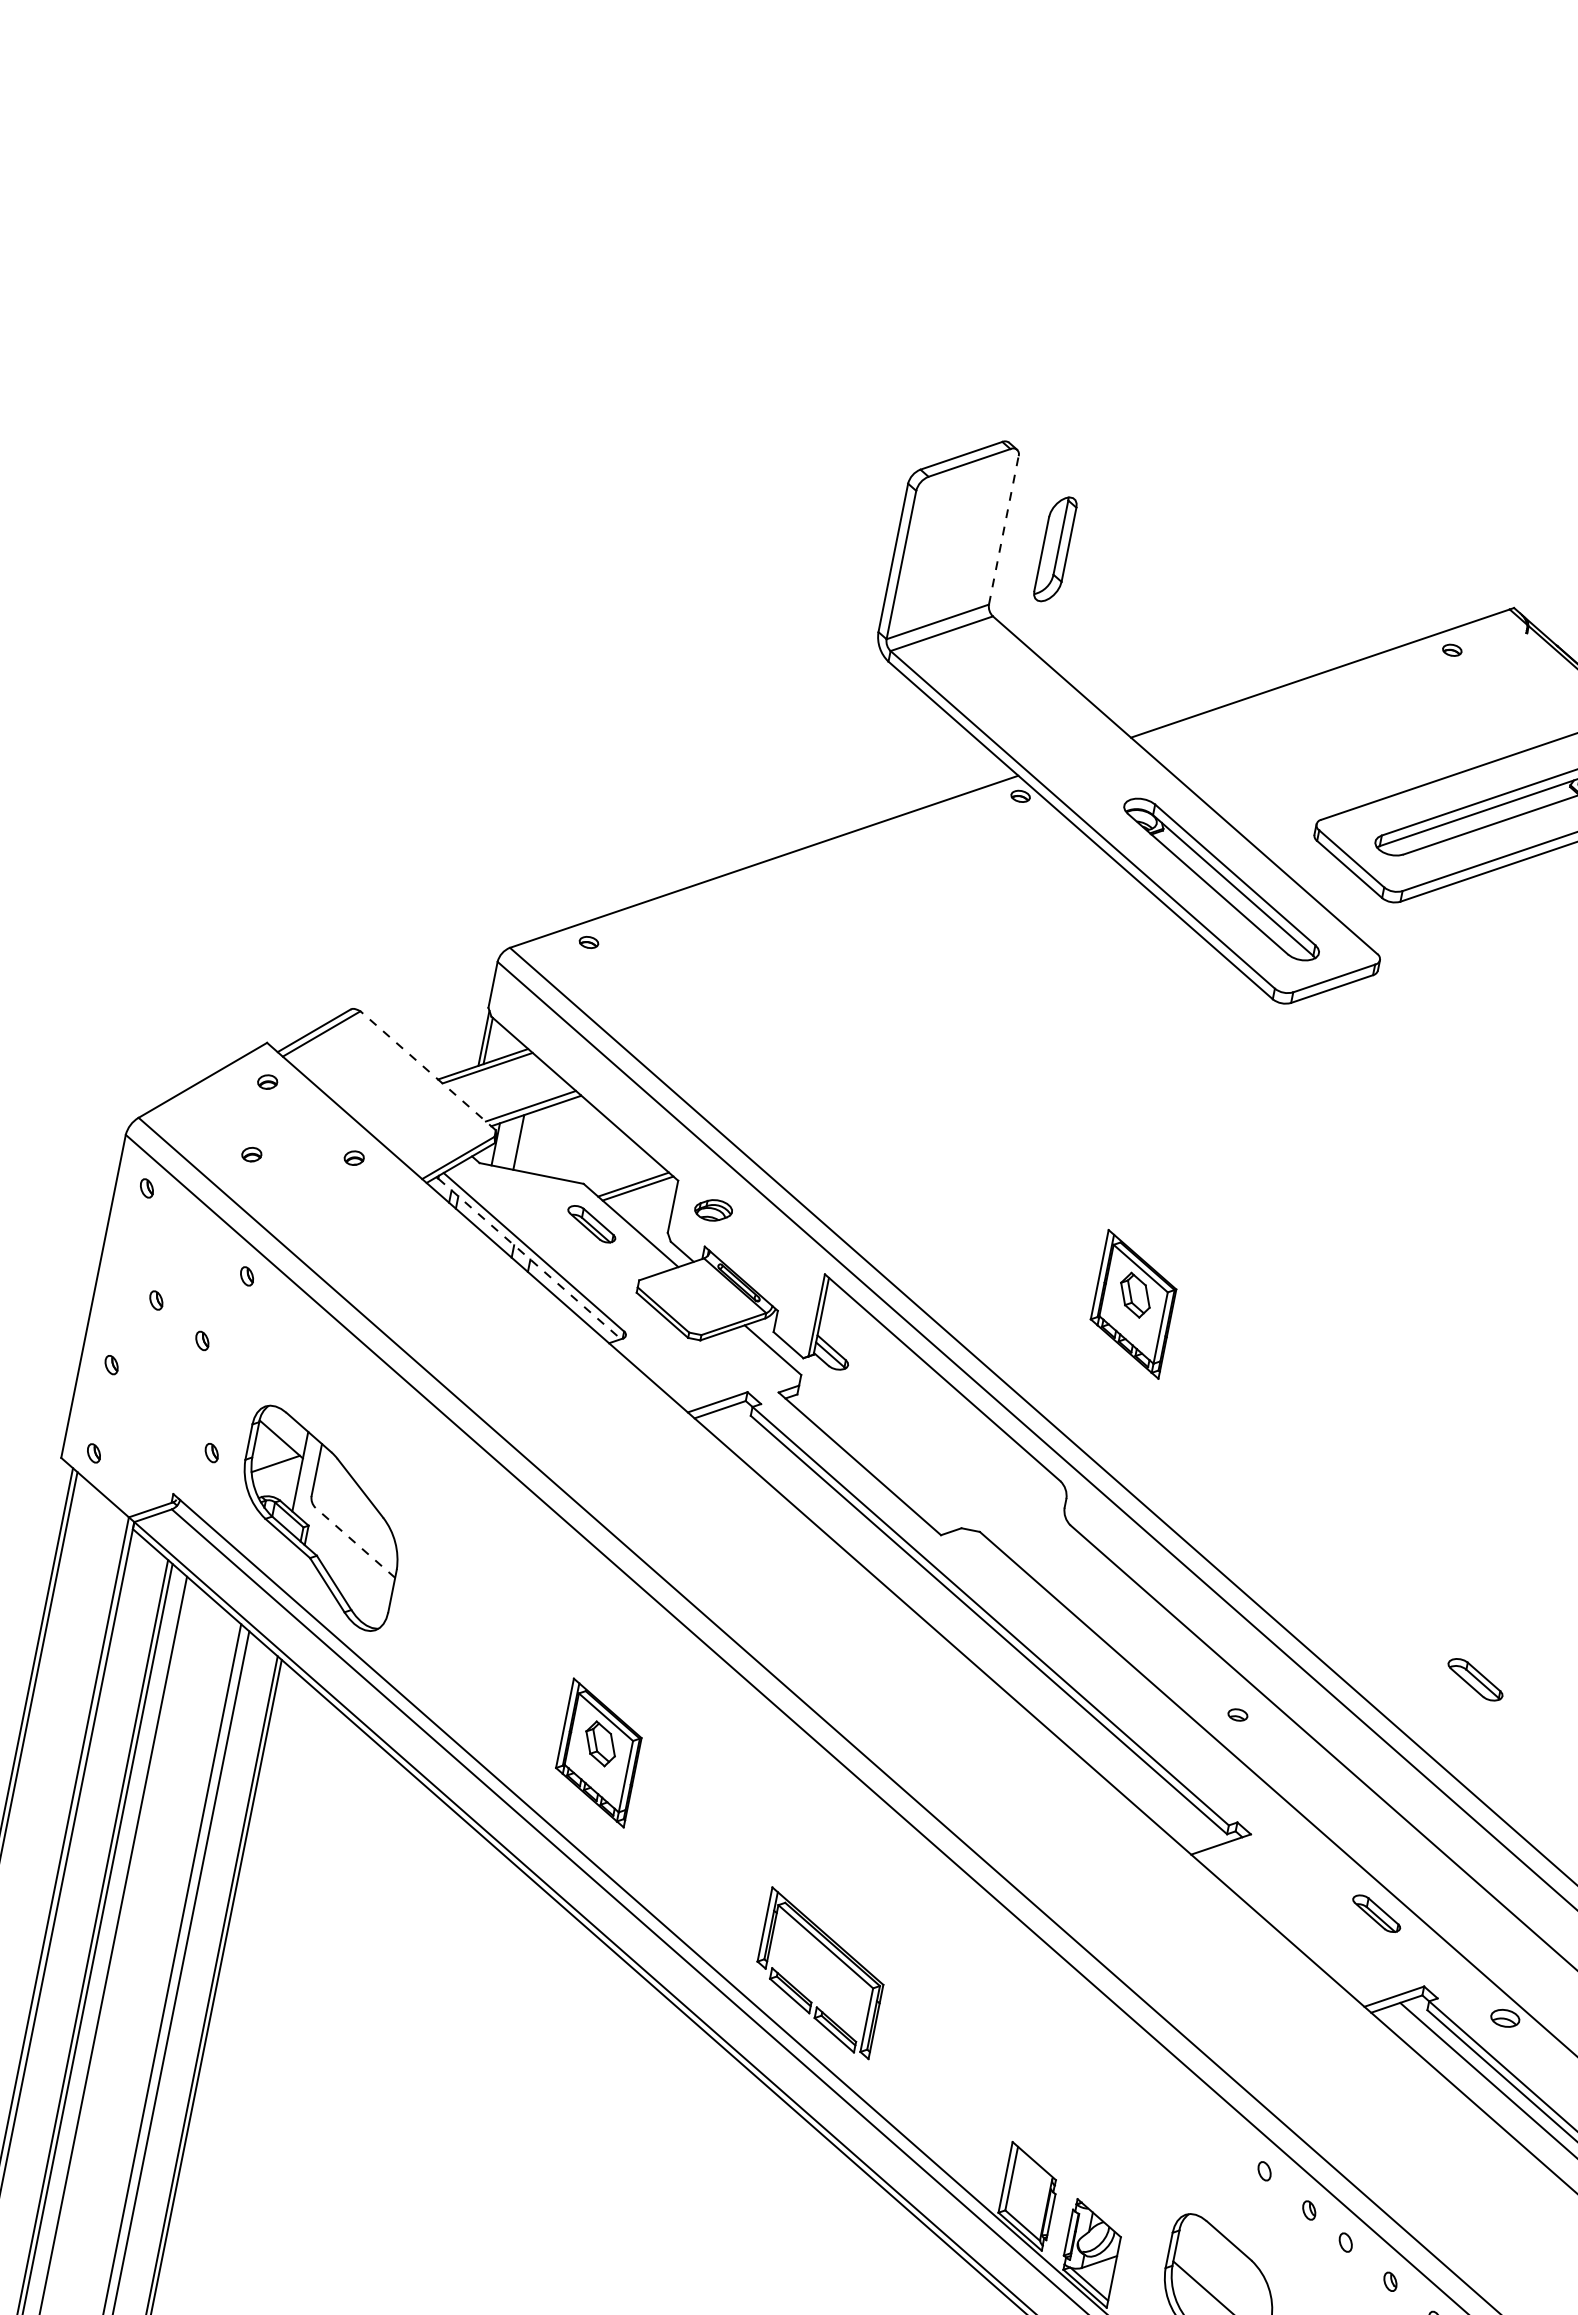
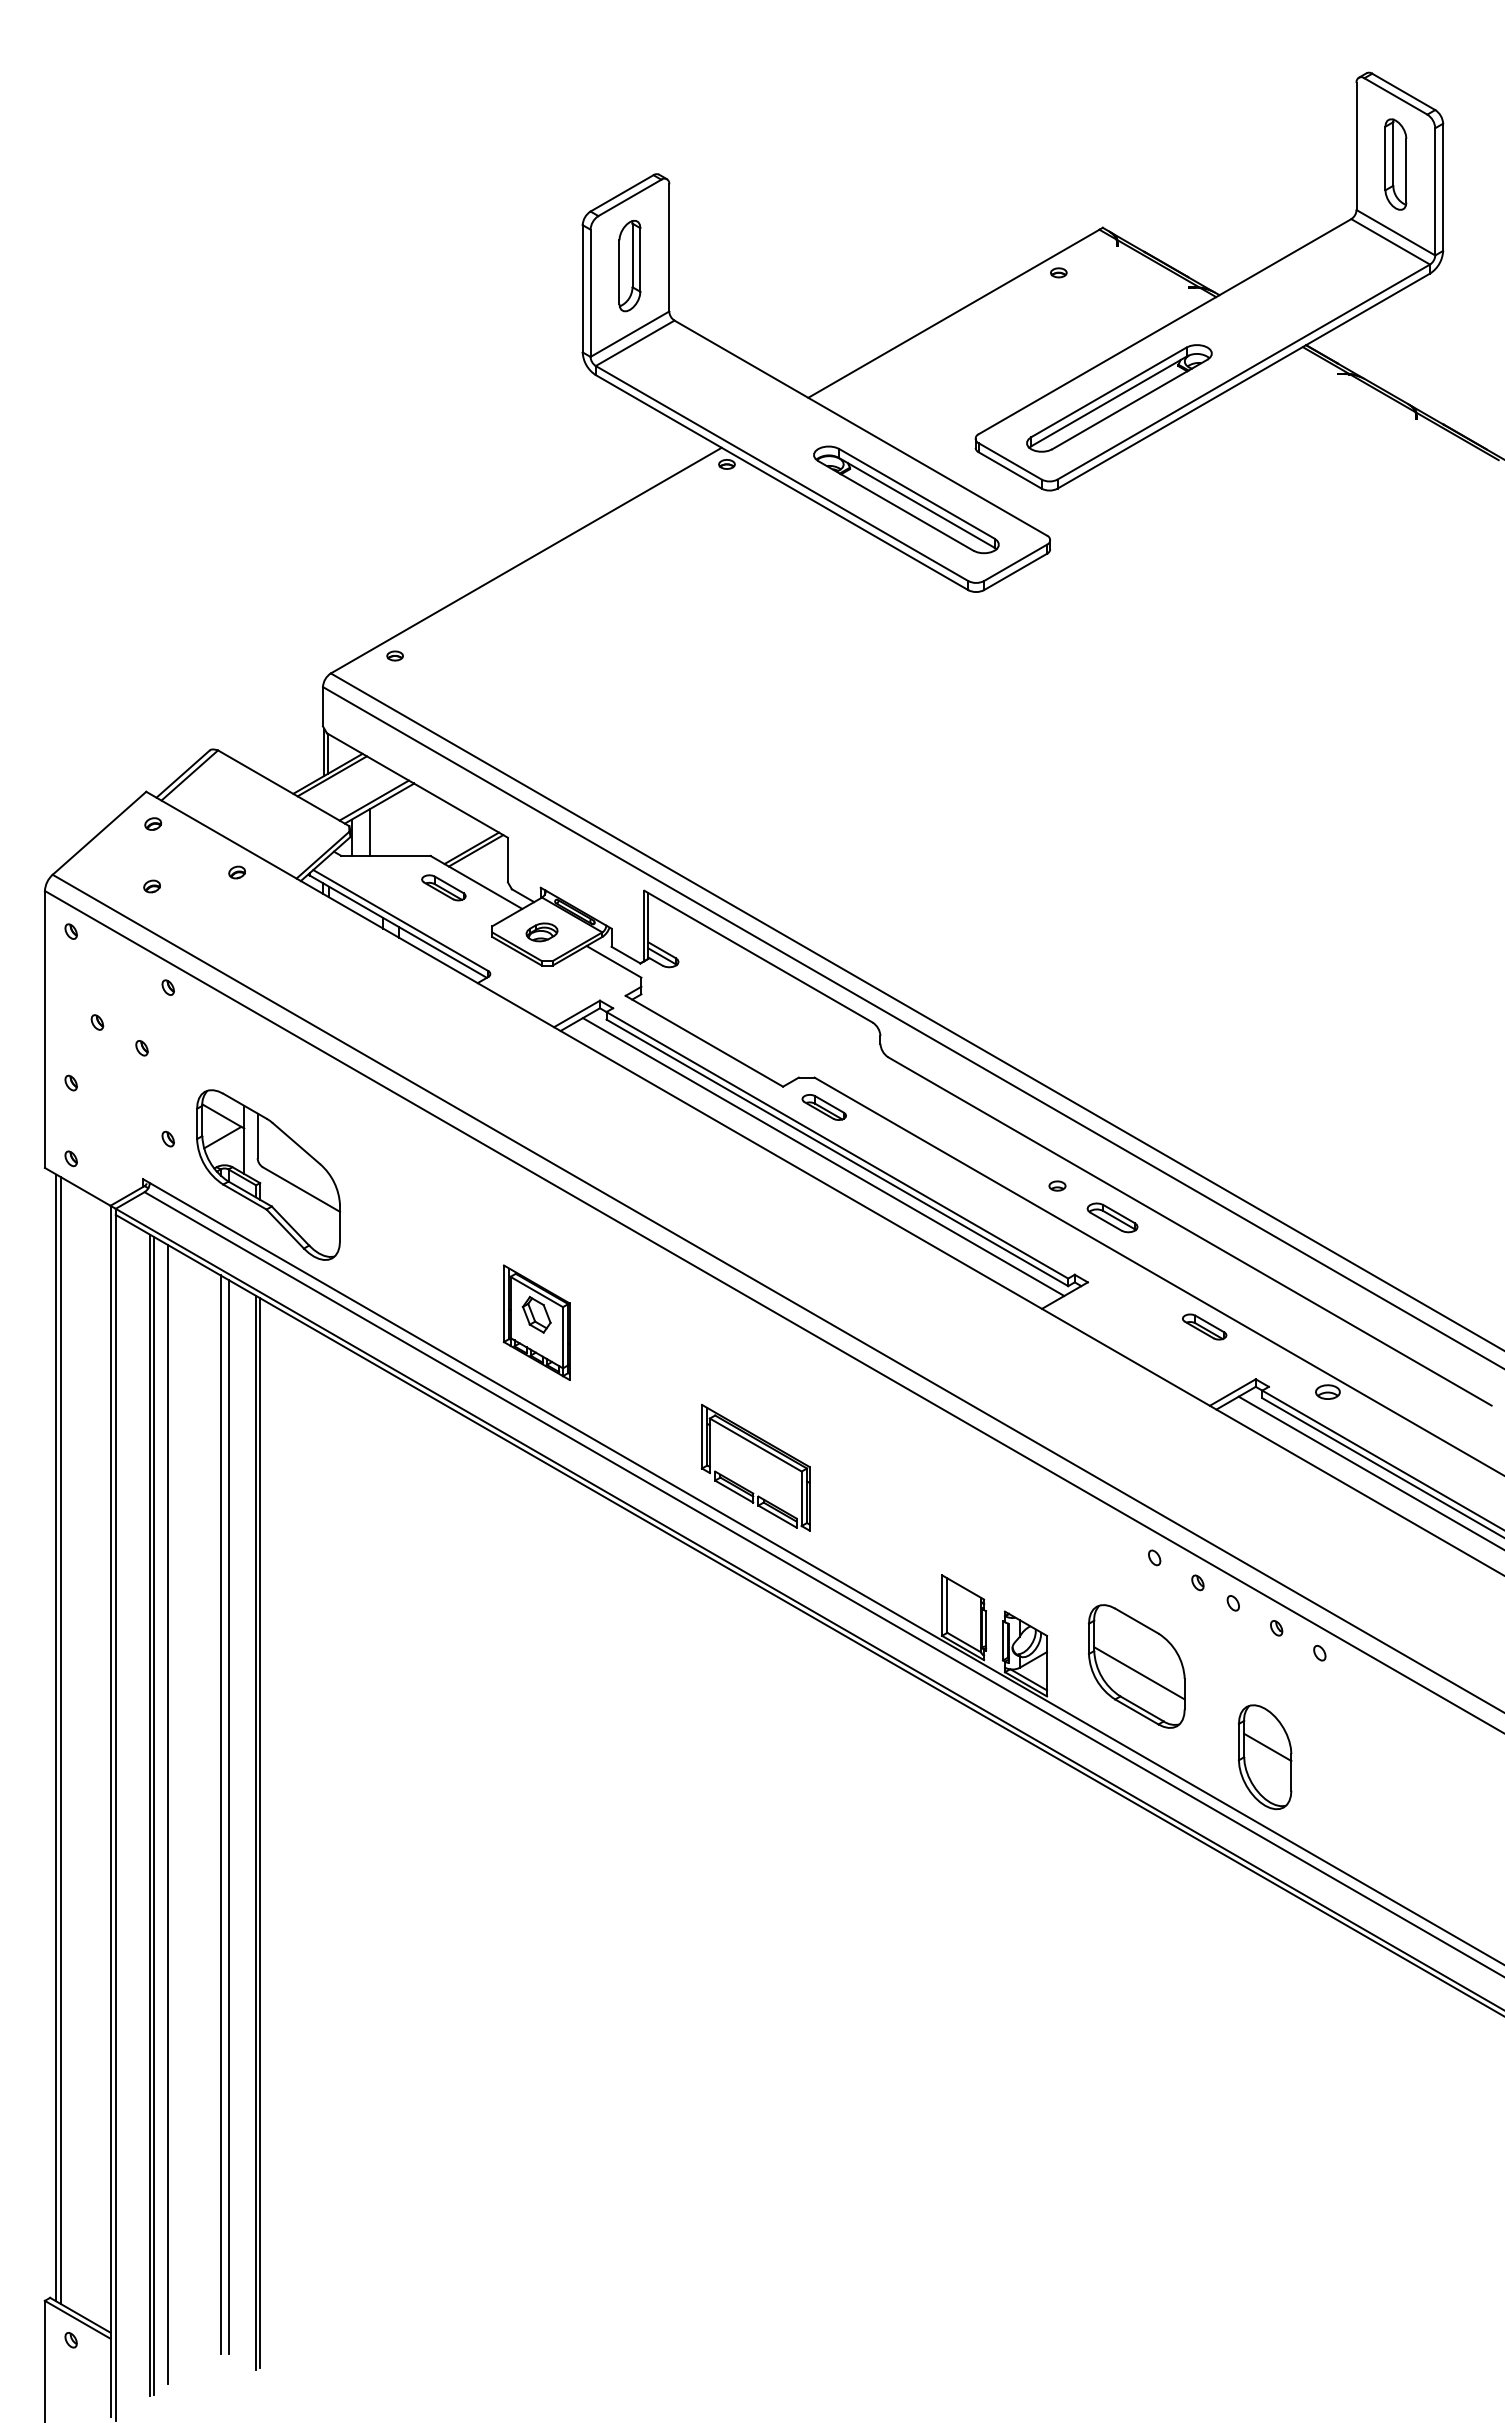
line: (1004, 529) -> (669, 247), dashed -> solid
part: (1054, 549) -> (629, 266), moved
line: (427, 1070) -> (283, 788), dashed -> solid
part: (712, 1210) -> (541, 932), moved
line: (529, 1258) -> (398, 926), dashed -> solid
part: (1133, 1304) -> (903, 864), removed
line: (355, 1542) -> (301, 1189), dashed -> solid
part: (983, 1568) -> (823, 1107), added
line: (971, 1627) -> (823, 1157), added
part: (1475, 1679) -> (1112, 1217), moved

